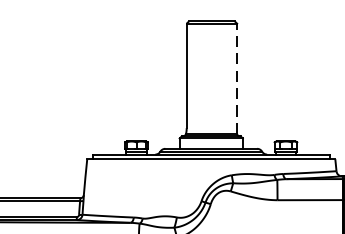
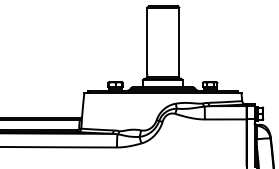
line: (237, 78) -> (179, 42), dashed -> solid

